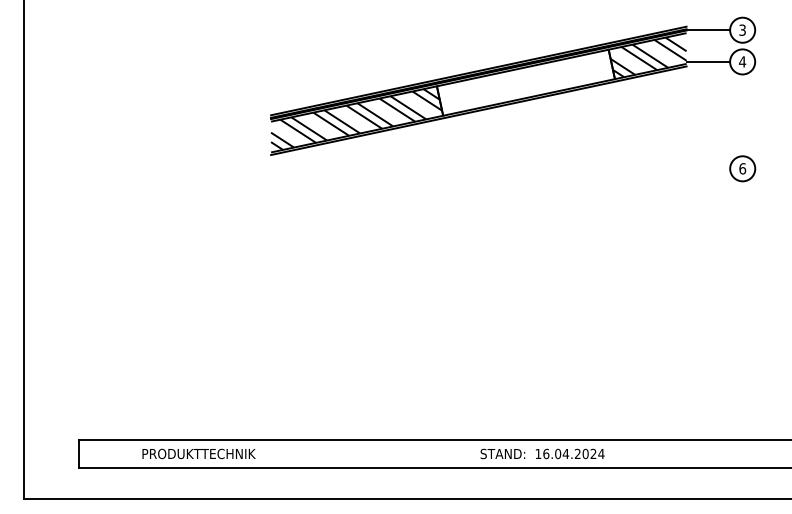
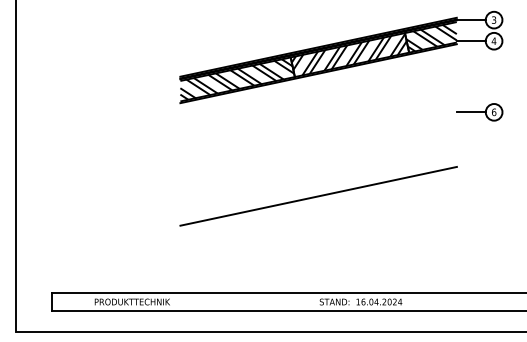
hatch: (523, 81) -> (348, 54), added
line: (707, 169) -> (470, 112), added
line: (478, 293) -> (318, 195), added

